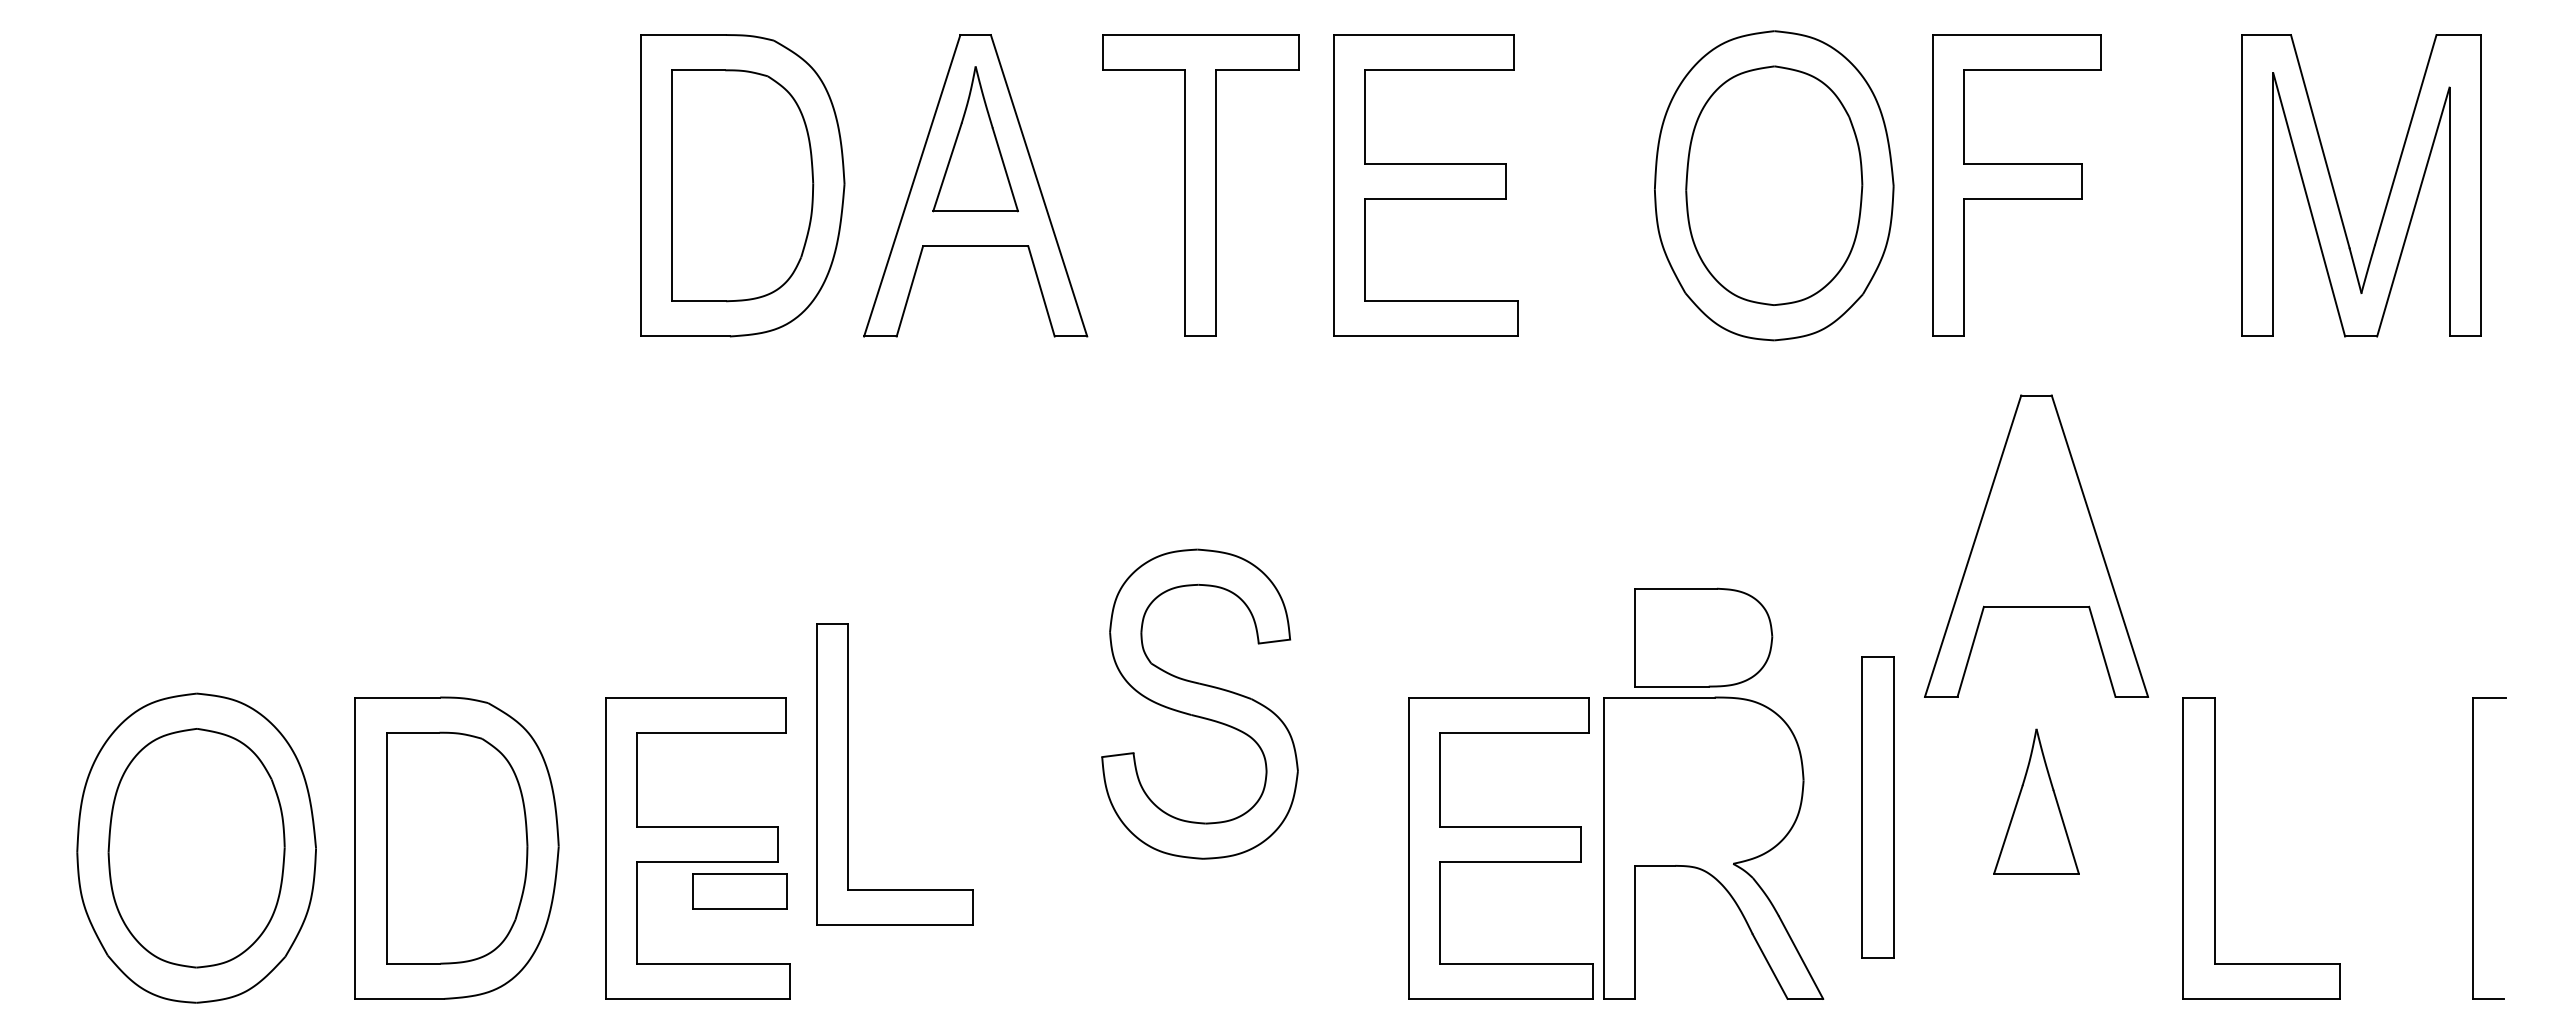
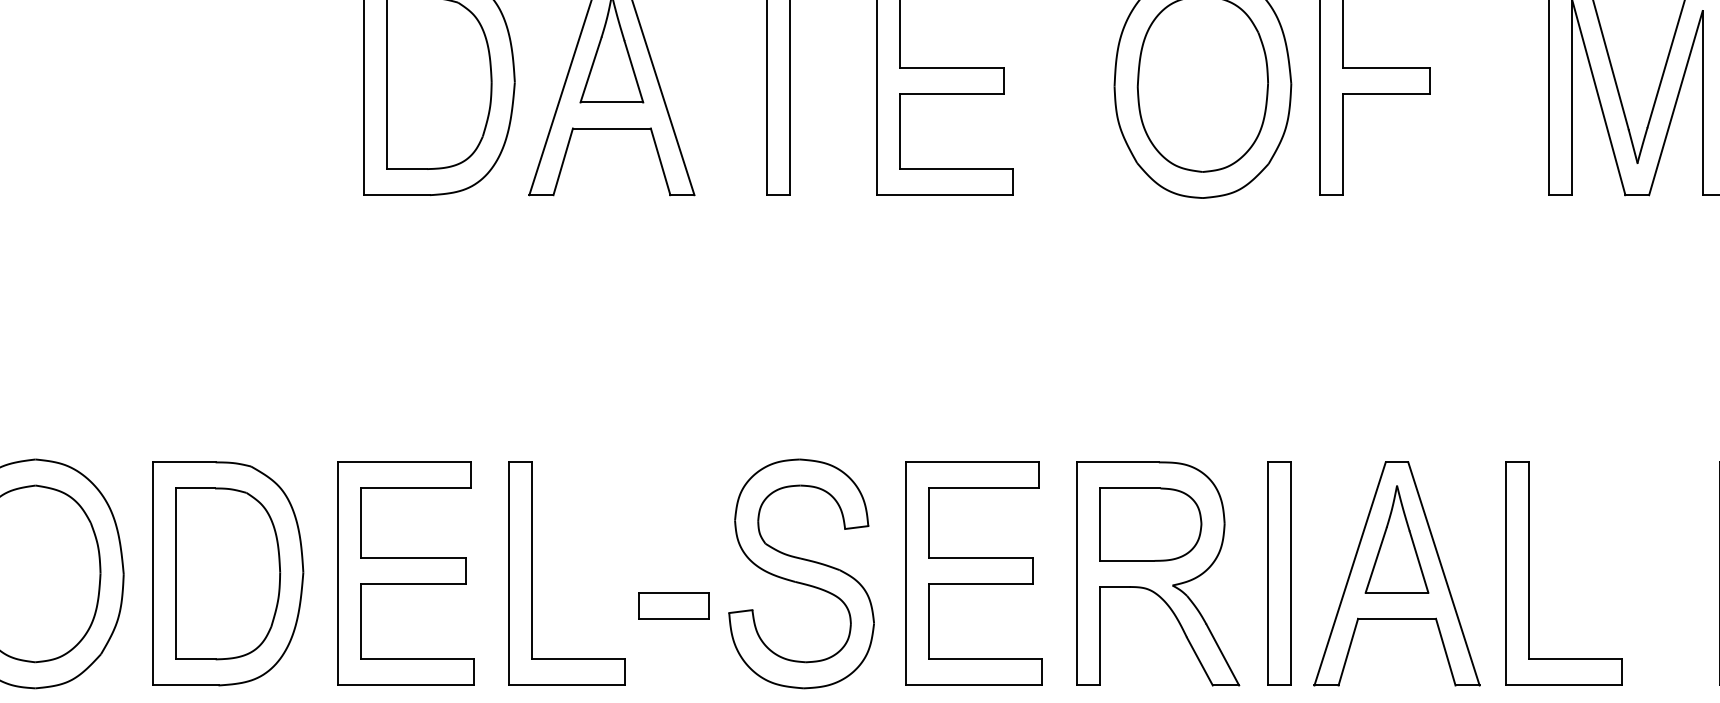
part: (2036, 545) -> (1397, 573), moved
part: (1703, 637) -> (1150, 524), moved
part: (1199, 703) -> (801, 573), moved
part: (848, 774) -> (532, 574), moved
part: (1877, 807) -> (1279, 574), moved
part: (1500, 848) -> (973, 574), moved
part: (739, 891) -> (673, 605), moved

